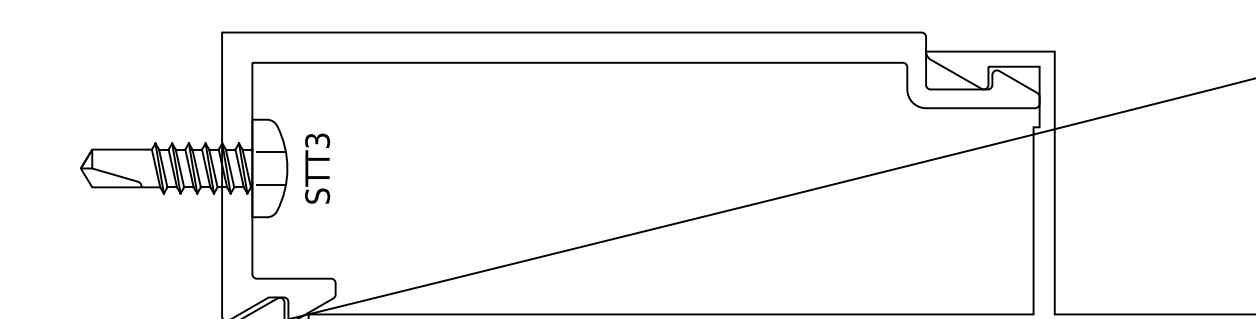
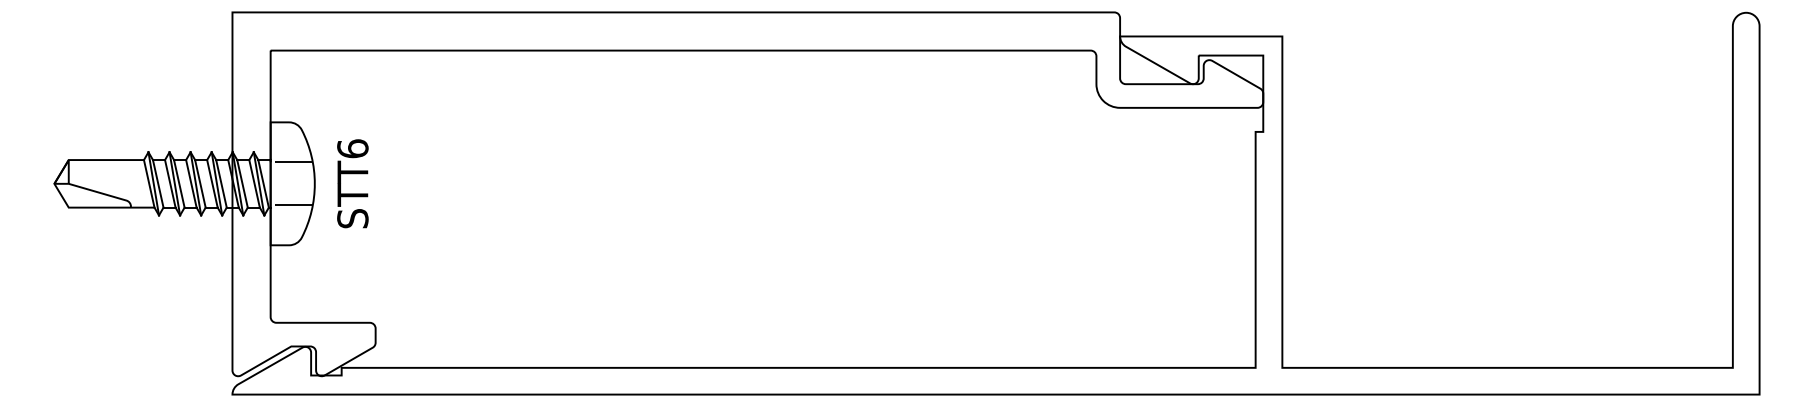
text: (317, 140) -> (352, 148), STT3 -> STT6

